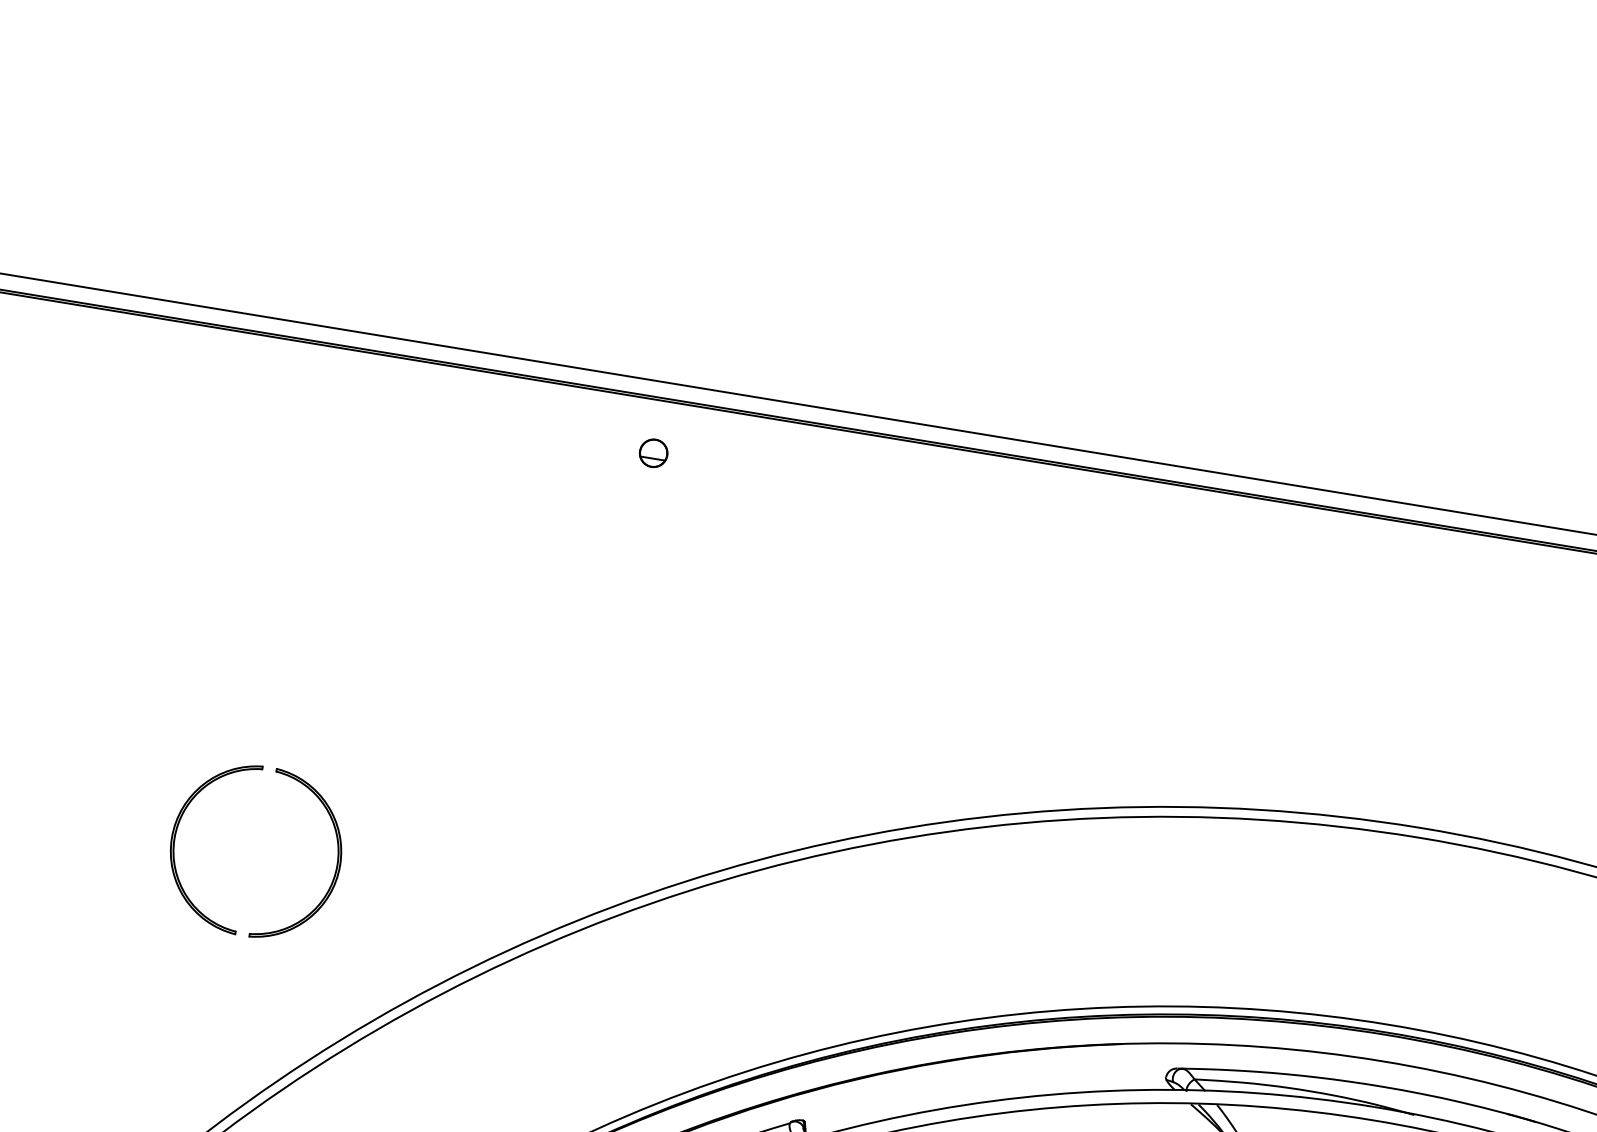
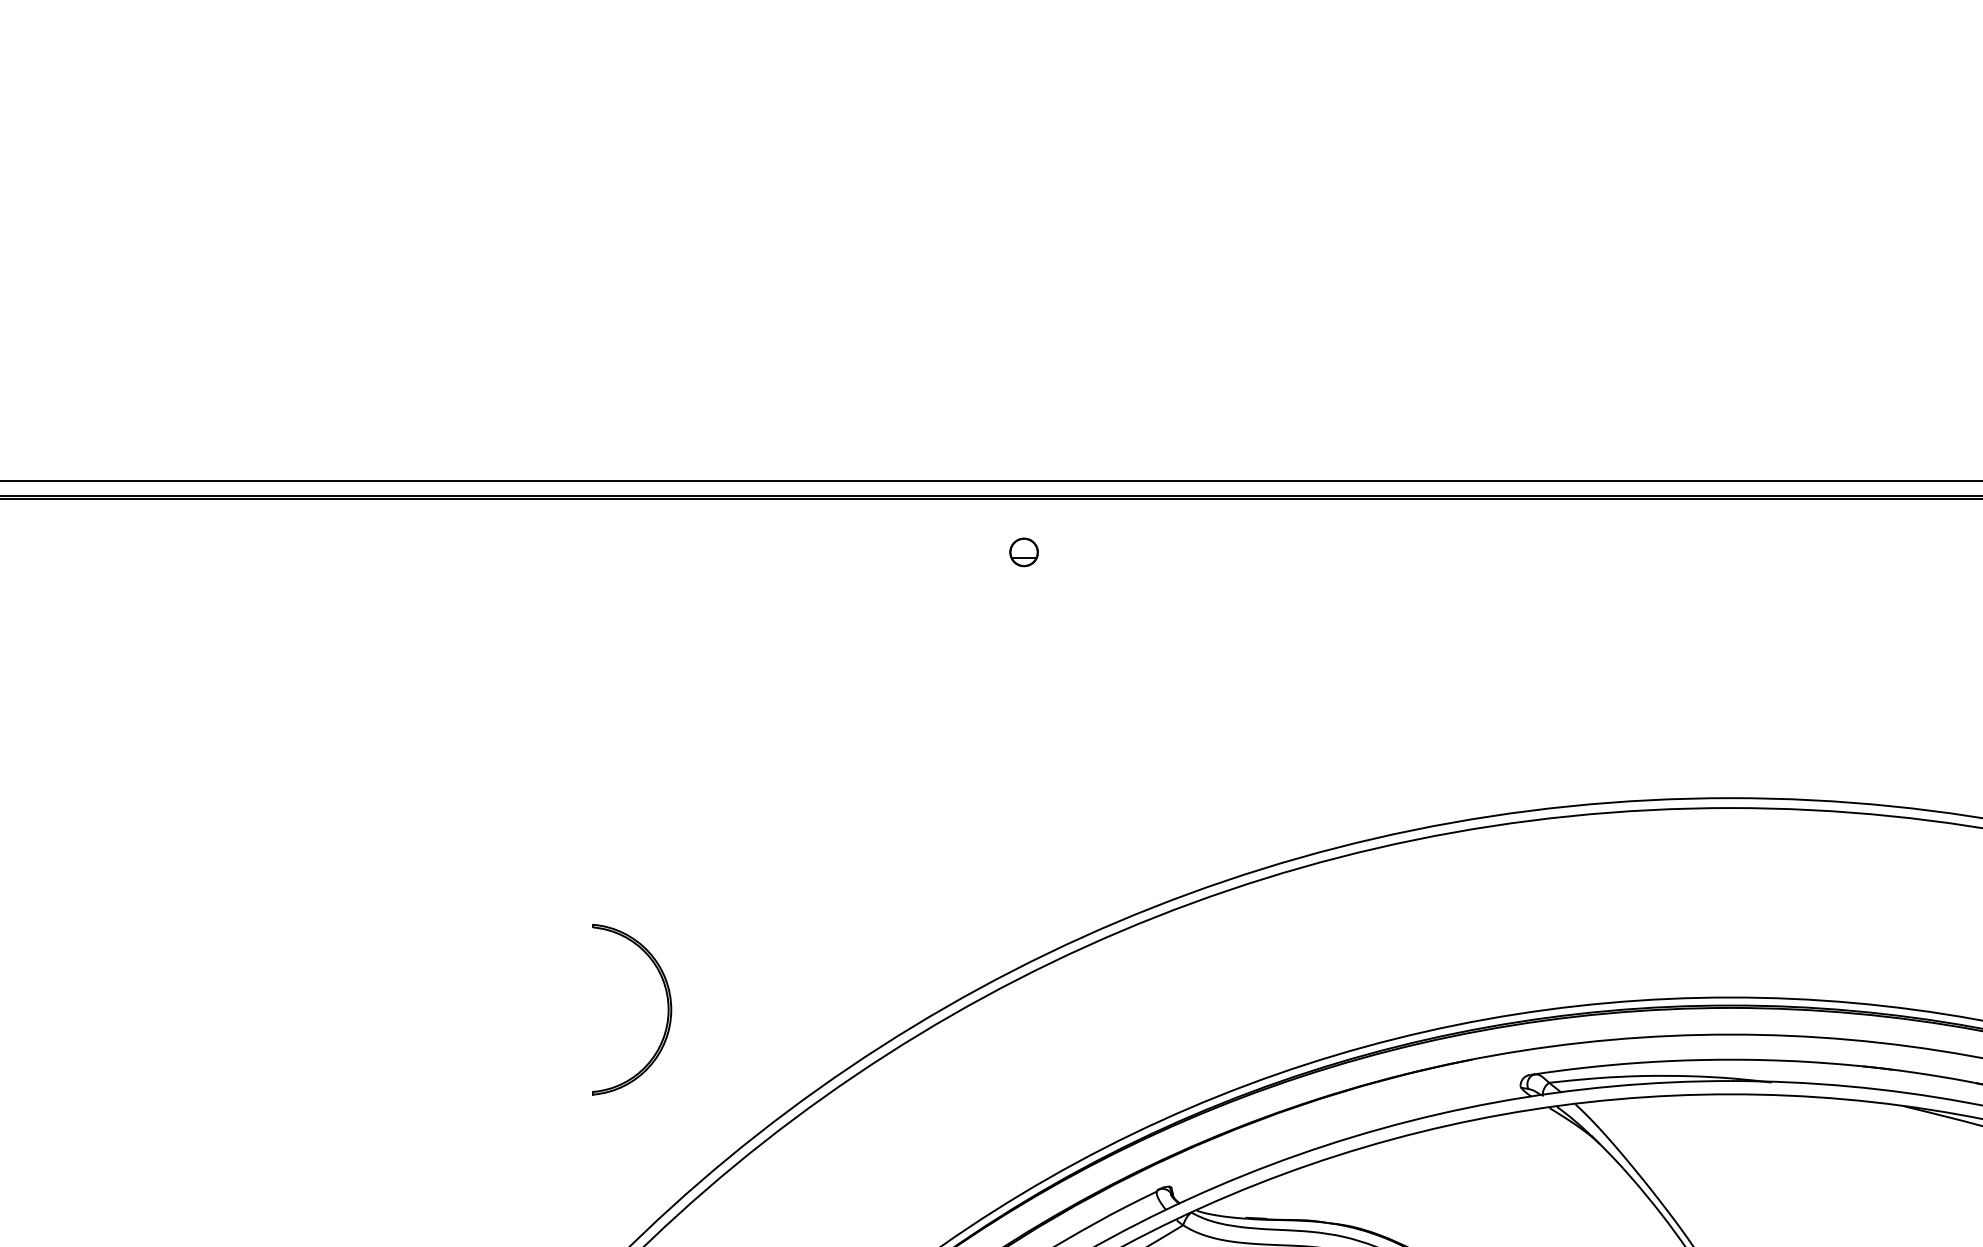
part: (653, 453) -> (1023, 552), moved
part: (175, 838) -> (504, 1009), removed

